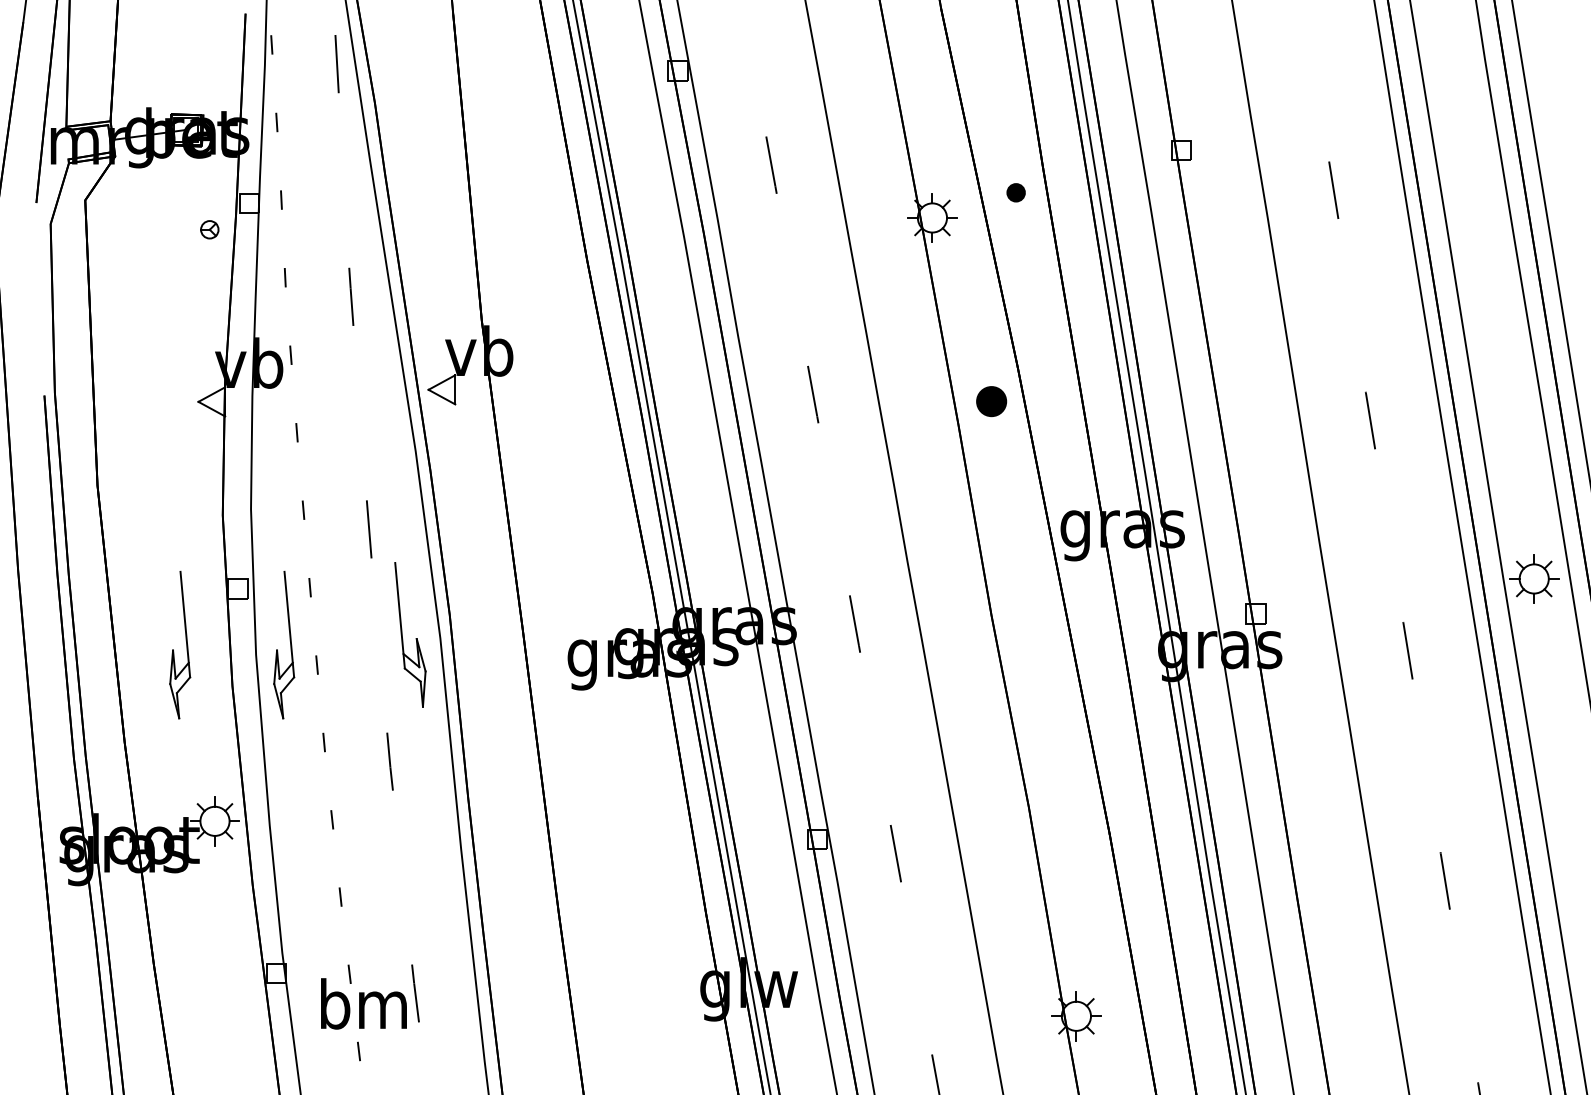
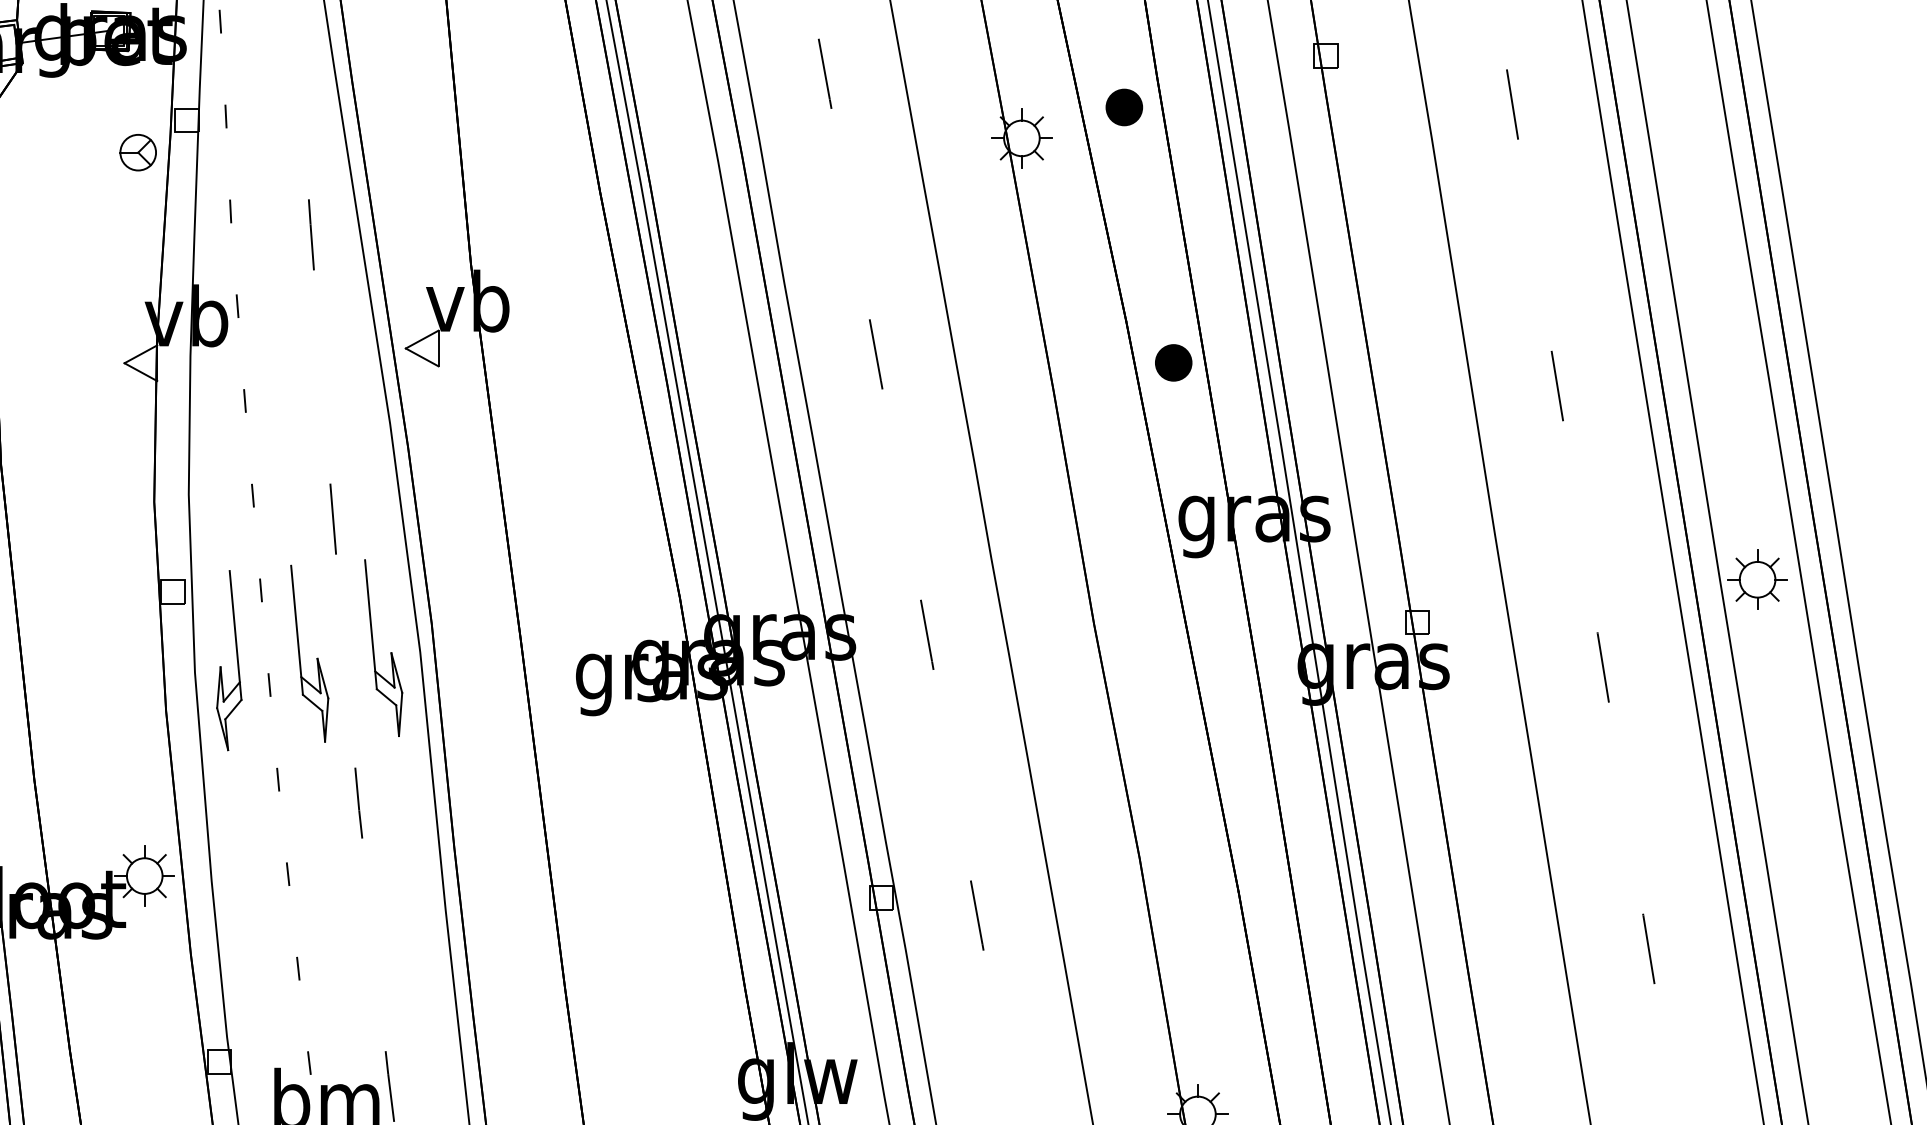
part: (1015, 192) -> (1123, 107), size x1.67
part: (209, 229) -> (138, 152), size x1.67
part: (991, 401) -> (1173, 362), moved
part: (355, 642) -> (316, 657), added
part: (180, 644) -> (102, 659), removed

